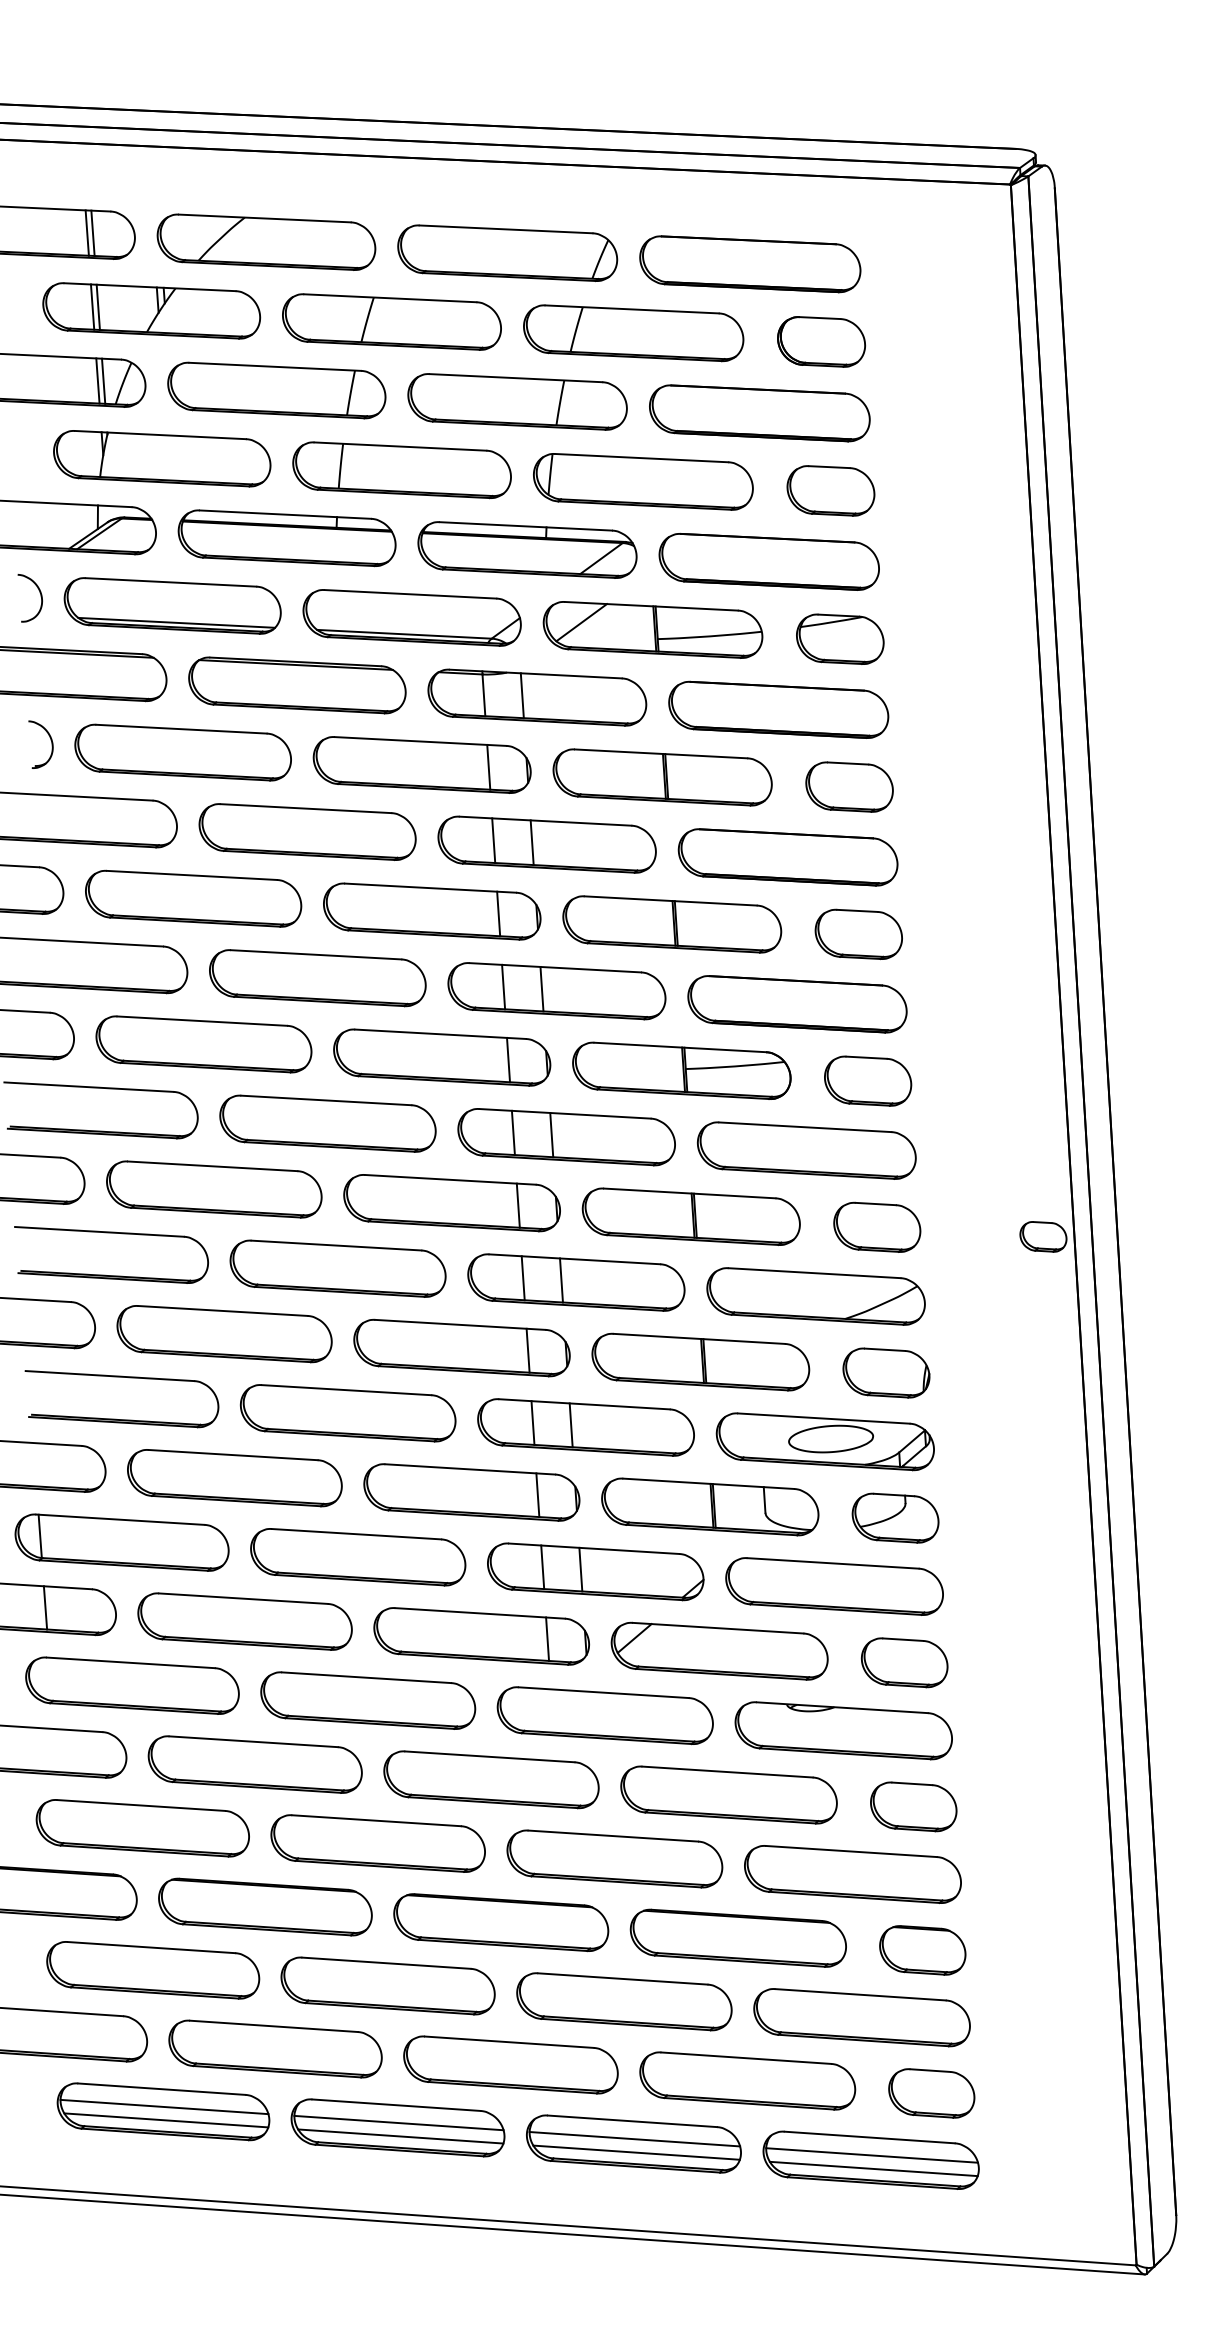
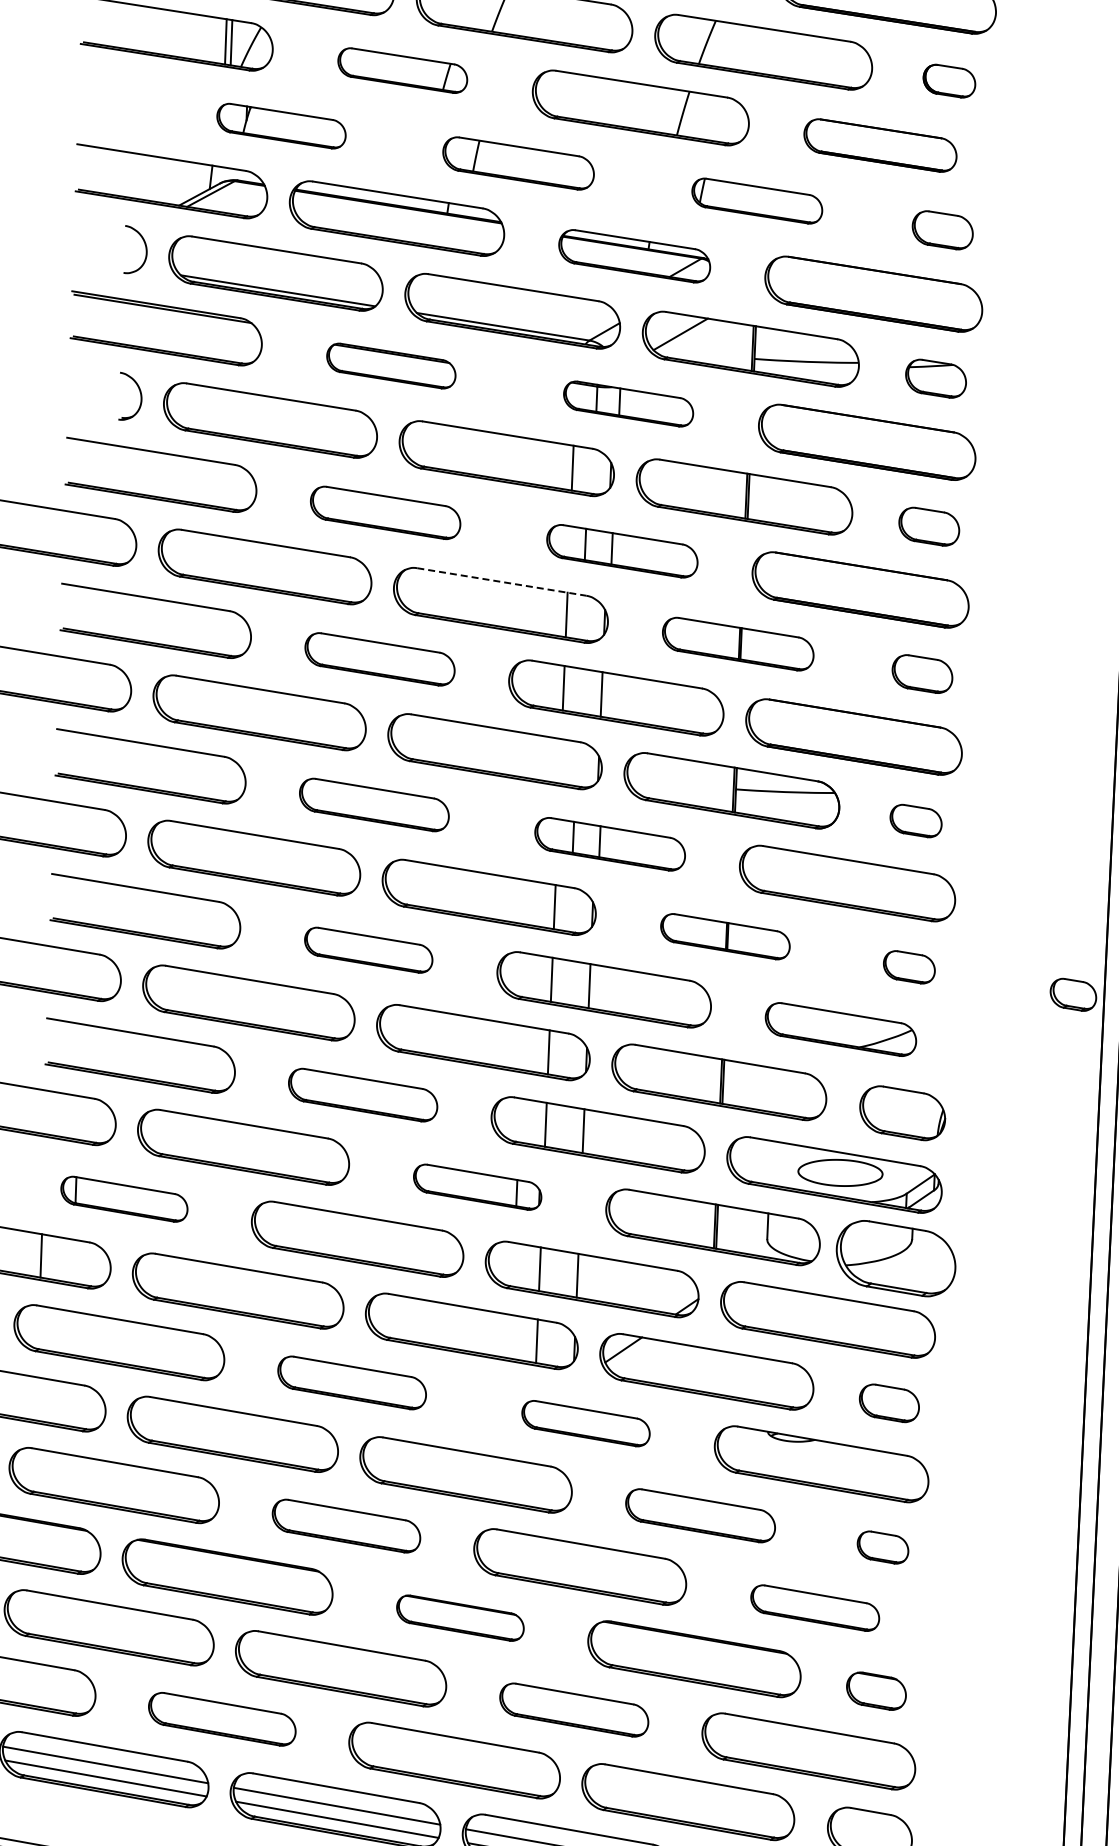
part: (821, 341) -> (949, 80), size x0.6
part: (276, 390) -> (402, 70), size x0.6
part: (759, 413) -> (880, 145), size x0.7
part: (162, 458) -> (281, 125), size x0.6
part: (401, 470) -> (518, 163), size x0.7
part: (643, 481) -> (757, 200), size x0.6
part: (830, 490) -> (942, 229), size x0.7
part: (527, 549) -> (634, 255), size x0.7
part: (840, 638) -> (936, 378), size x0.7
part: (297, 685) -> (391, 366), size x0.6
part: (537, 697) -> (628, 403), size x0.6
part: (849, 786) -> (929, 526), size x0.7
part: (307, 831) -> (385, 512), size x0.7
part: (546, 844) -> (621, 551), size x0.7
line: (430, 888) -> (501, 582), solid -> dashed
part: (672, 924) -> (738, 644), size x0.7
part: (858, 933) -> (922, 673), size x0.7
part: (317, 978) -> (379, 659), size x0.7
line: (508, 1059) -> (560, 760), removed
part: (868, 1080) -> (916, 820), size x0.6
part: (327, 1123) -> (373, 804), size x0.7
part: (566, 1137) -> (610, 844), size x0.7
part: (690, 1216) -> (724, 936), size x0.6
part: (877, 1226) -> (909, 966), size x0.6
part: (337, 1268) -> (368, 950), size x0.6
part: (815, 1296) -> (840, 1029), size x0.7
part: (347, 1413) -> (362, 1095), size x0.7
part: (471, 1492) -> (477, 1187), size x0.6
part: (895, 1517) -> (896, 1257), size x1.4
part: (121, 1542) -> (123, 1199), size x0.6
part: (904, 1662) -> (889, 1402), size x0.7
part: (368, 1700) -> (352, 1382), size x0.7
part: (604, 1715) -> (585, 1423), size x0.6
part: (728, 1794) -> (700, 1515), size x0.7
part: (913, 1806) -> (882, 1547), size x0.6
part: (377, 1843) -> (345, 1526), size x0.7
part: (852, 1874) -> (814, 1608), size x0.6
part: (501, 1922) -> (460, 1617), size x0.6
part: (922, 1950) -> (876, 1691), size x0.7
part: (624, 2001) -> (574, 1709), size x0.7
part: (275, 2048) -> (222, 1718), size x0.7

